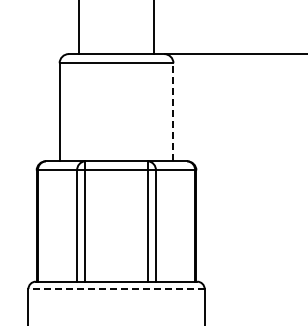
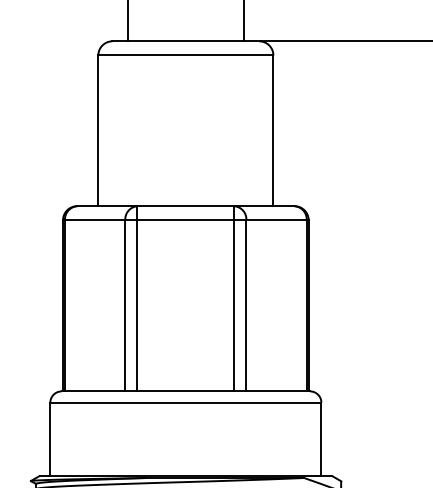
line: (173, 111) -> (273, 129), dashed -> solid
line: (116, 289) -> (185, 403), dashed -> solid

